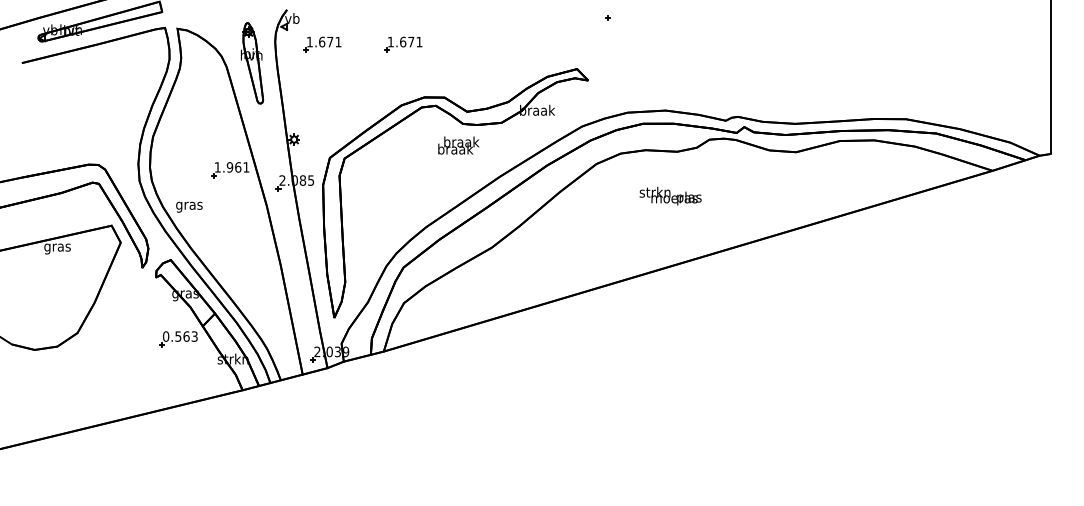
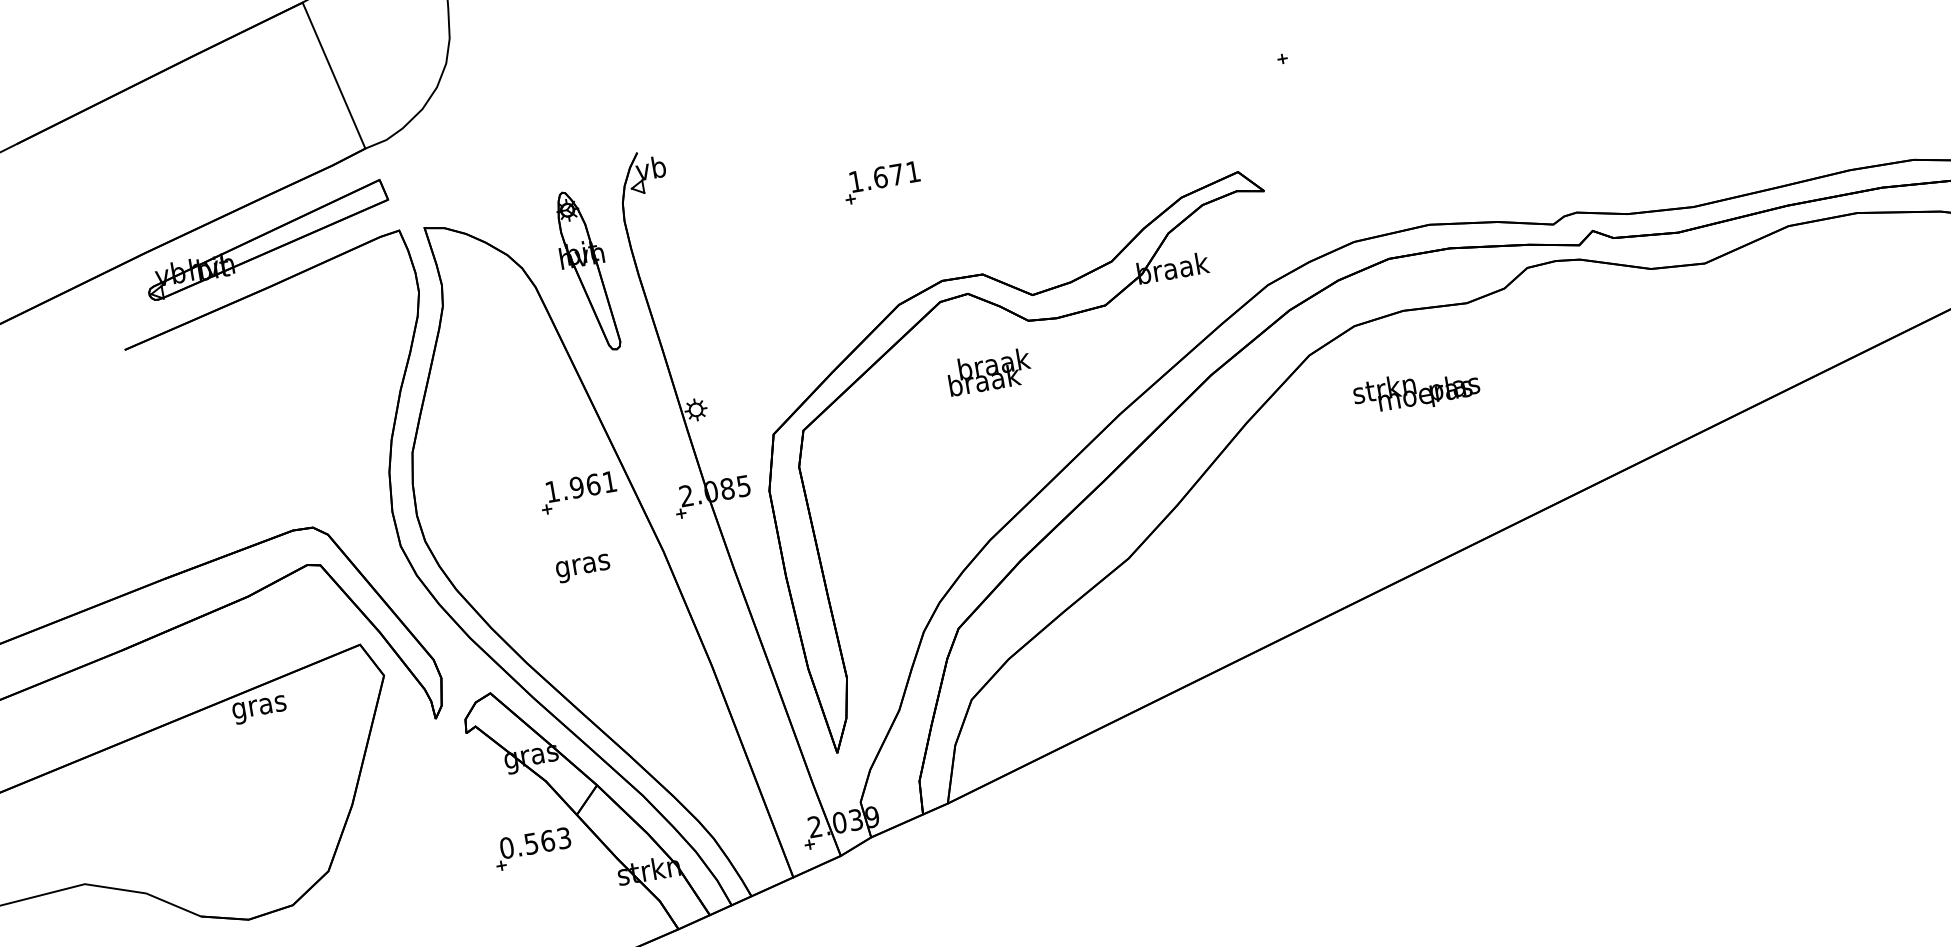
part: (322, 44) -> (720, 209), removed
text: (458, 145) -> (988, 372), moved
text: (670, 195) -> (1416, 389), moved
text: (189, 206) -> (583, 566), moved

